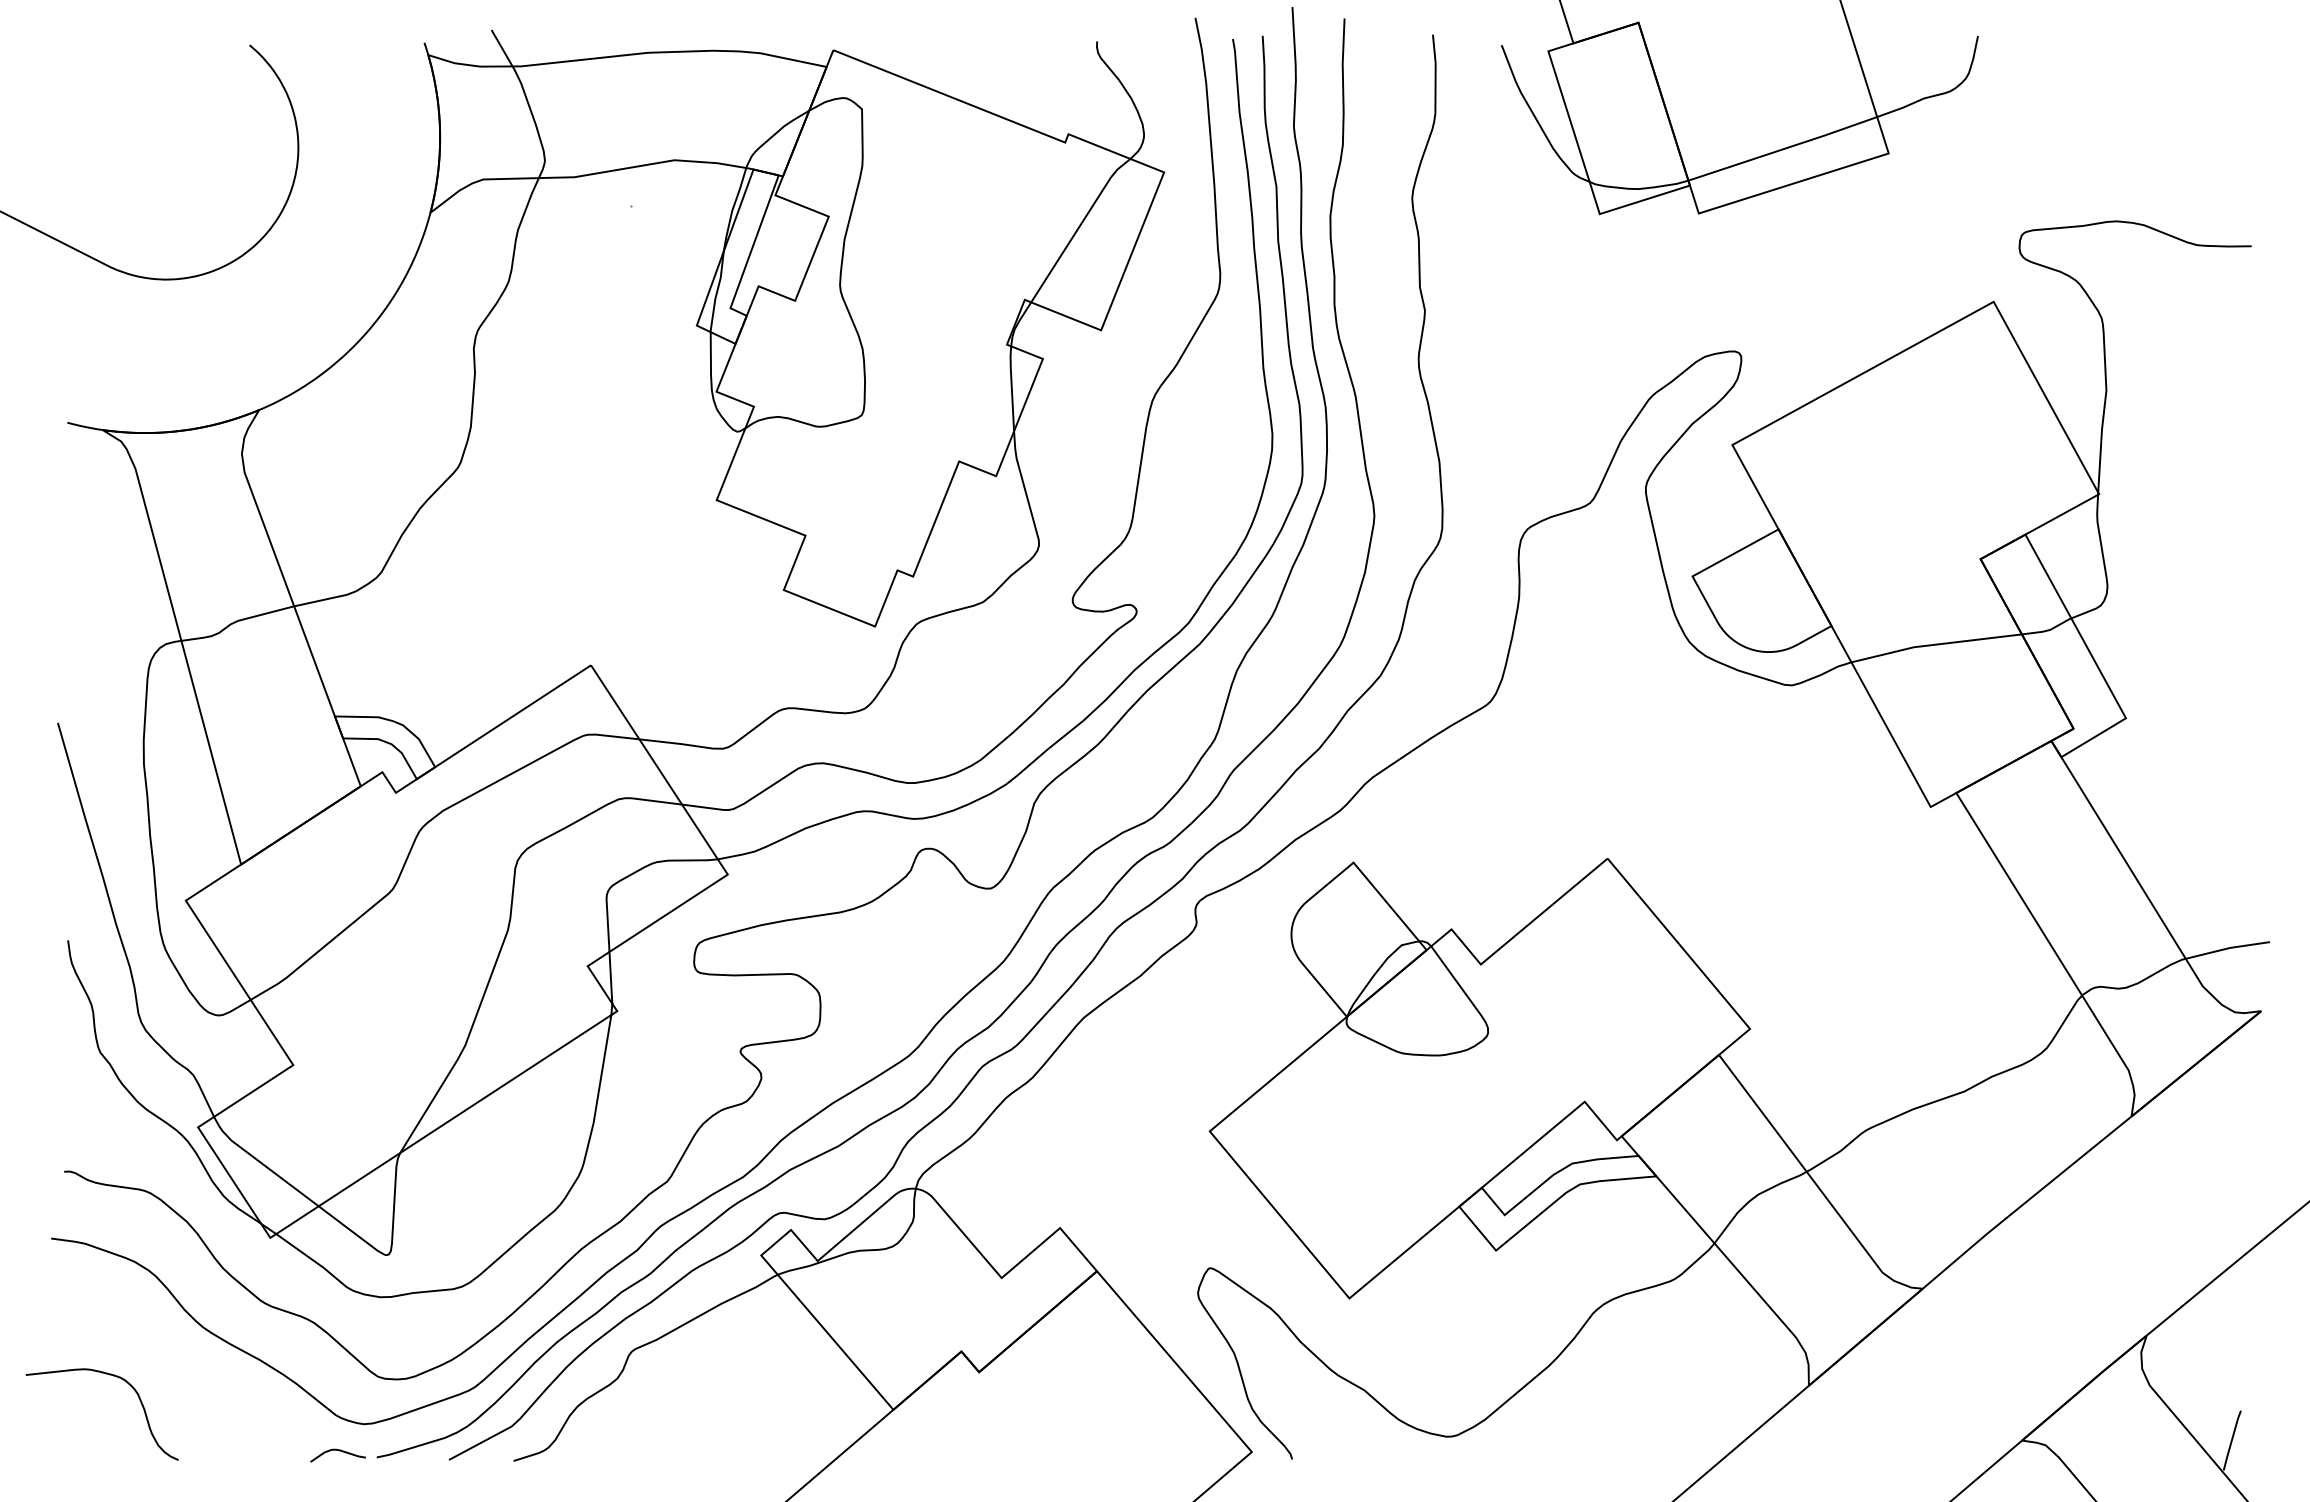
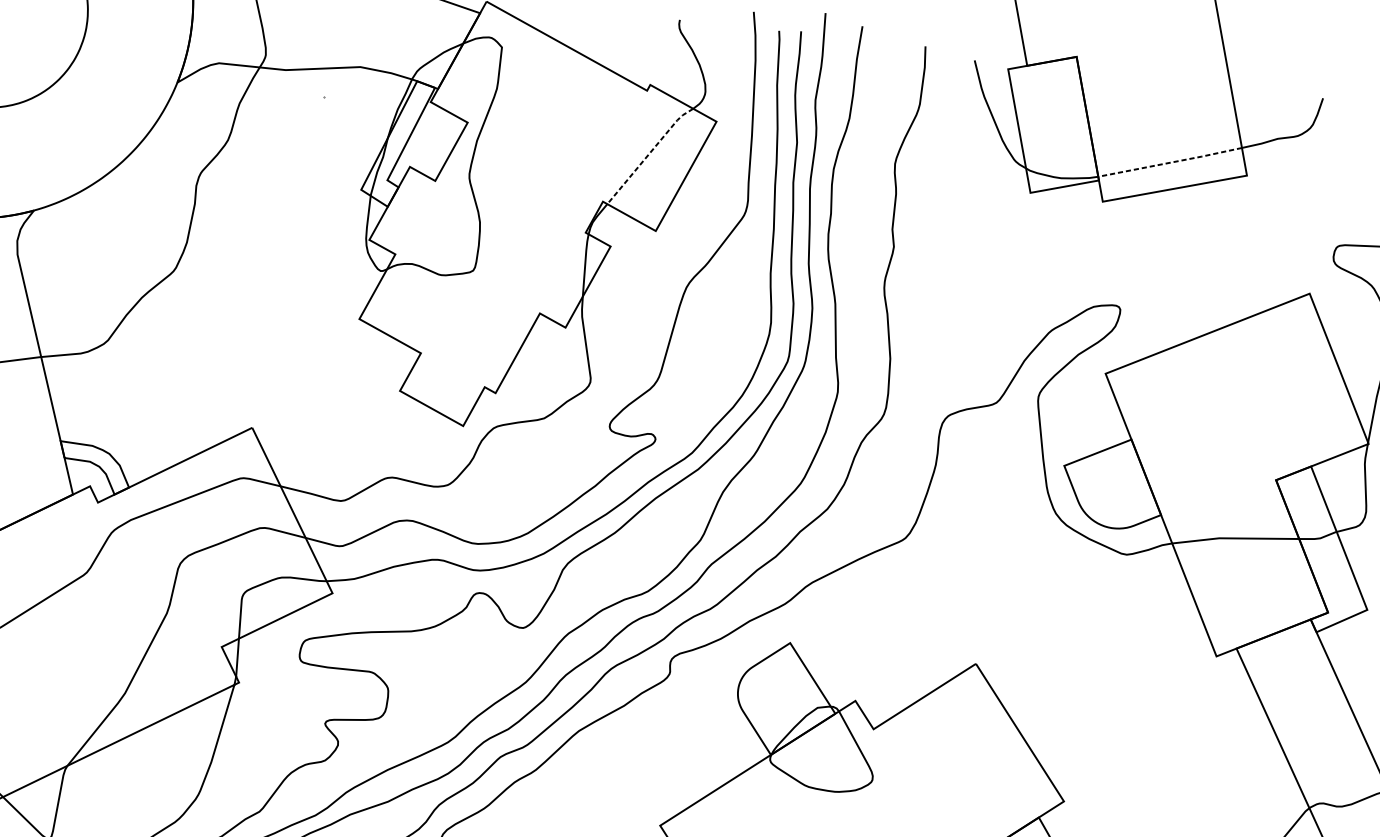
line: (1782, 149) -> (1169, 162), solid -> dashed
line: (1078, 227) -> (648, 153), solid -> dashed

